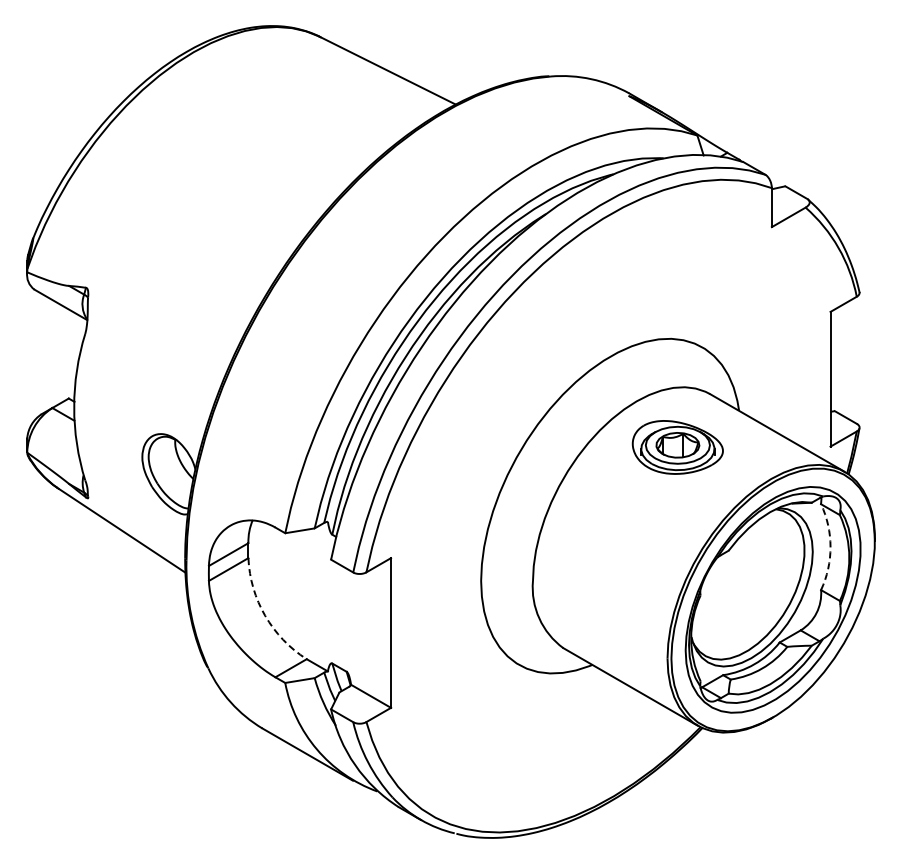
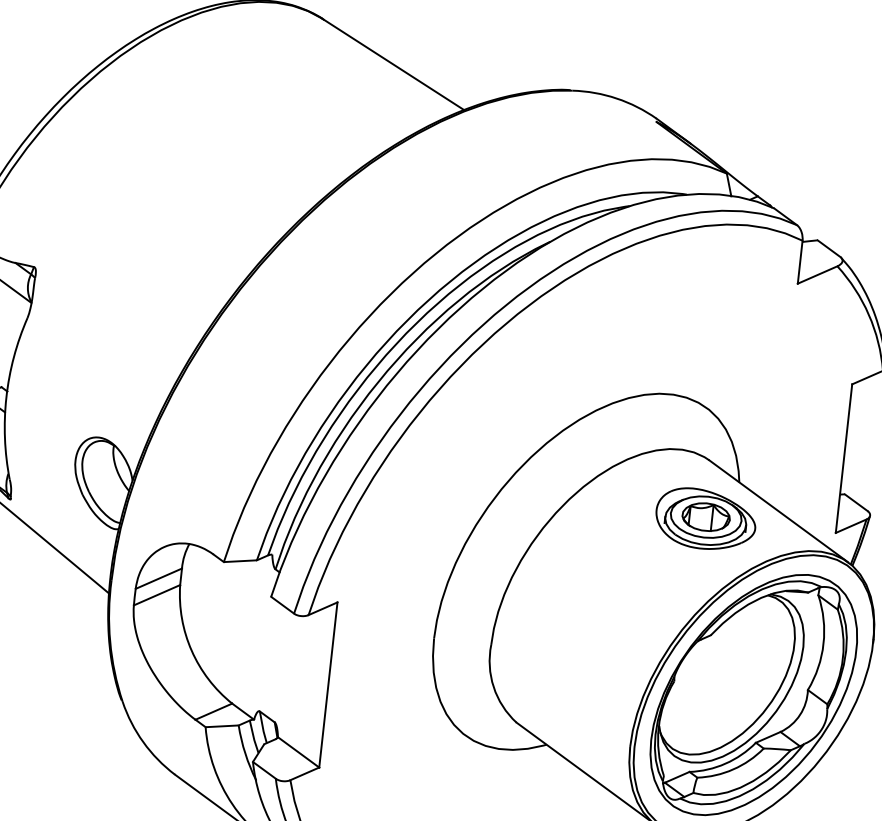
part: (677, 447) -> (705, 519), moved
arc: (830, 547) -> (823, 644), dashed -> solid
arc: (265, 615) -> (192, 650), dashed -> solid

